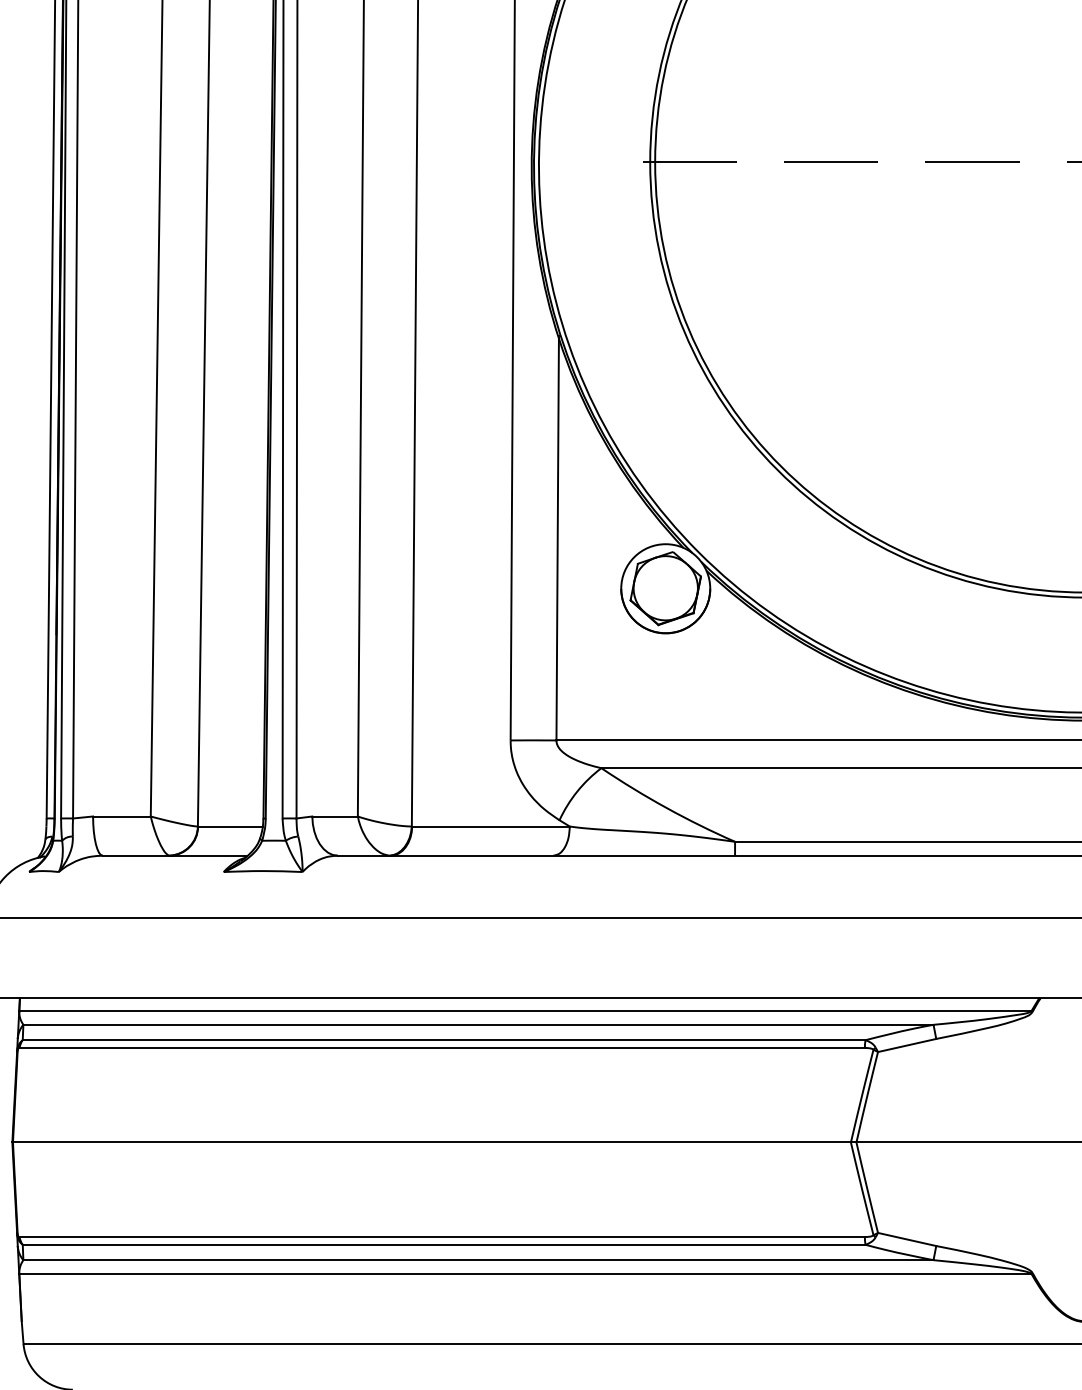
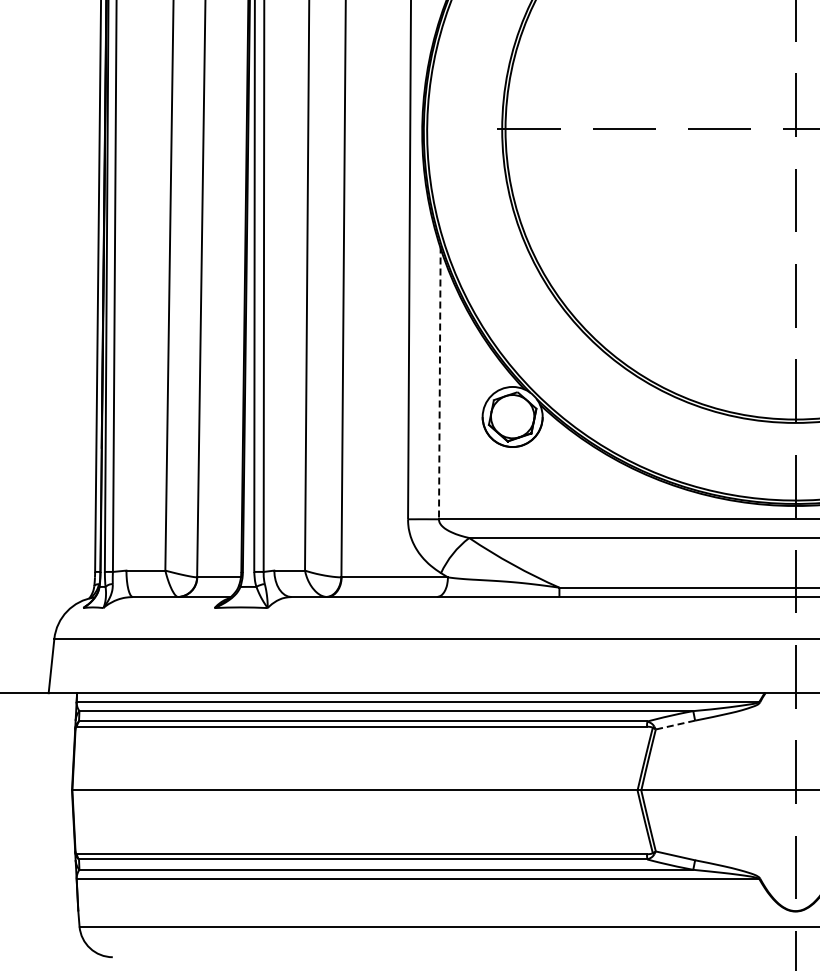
line: (557, 539) -> (439, 383), solid -> dashed
line: (907, 1046) -> (675, 725), solid -> dashed

